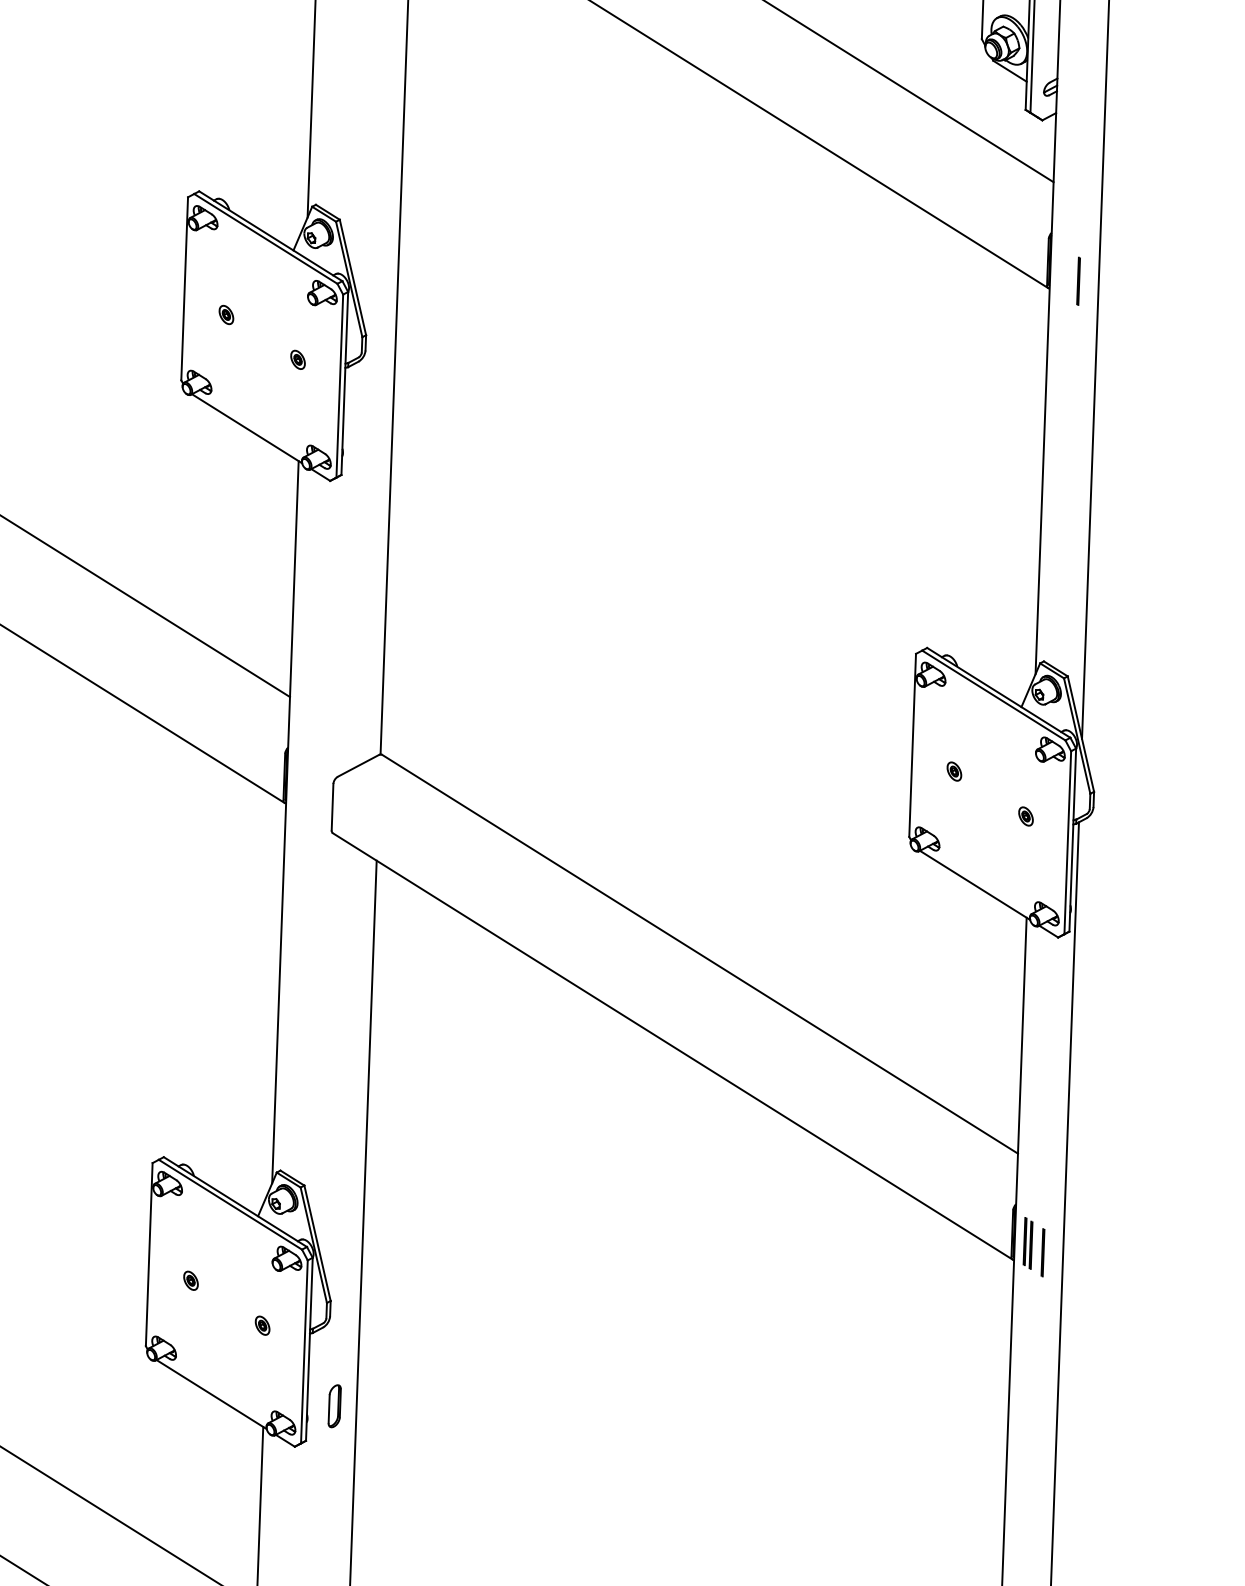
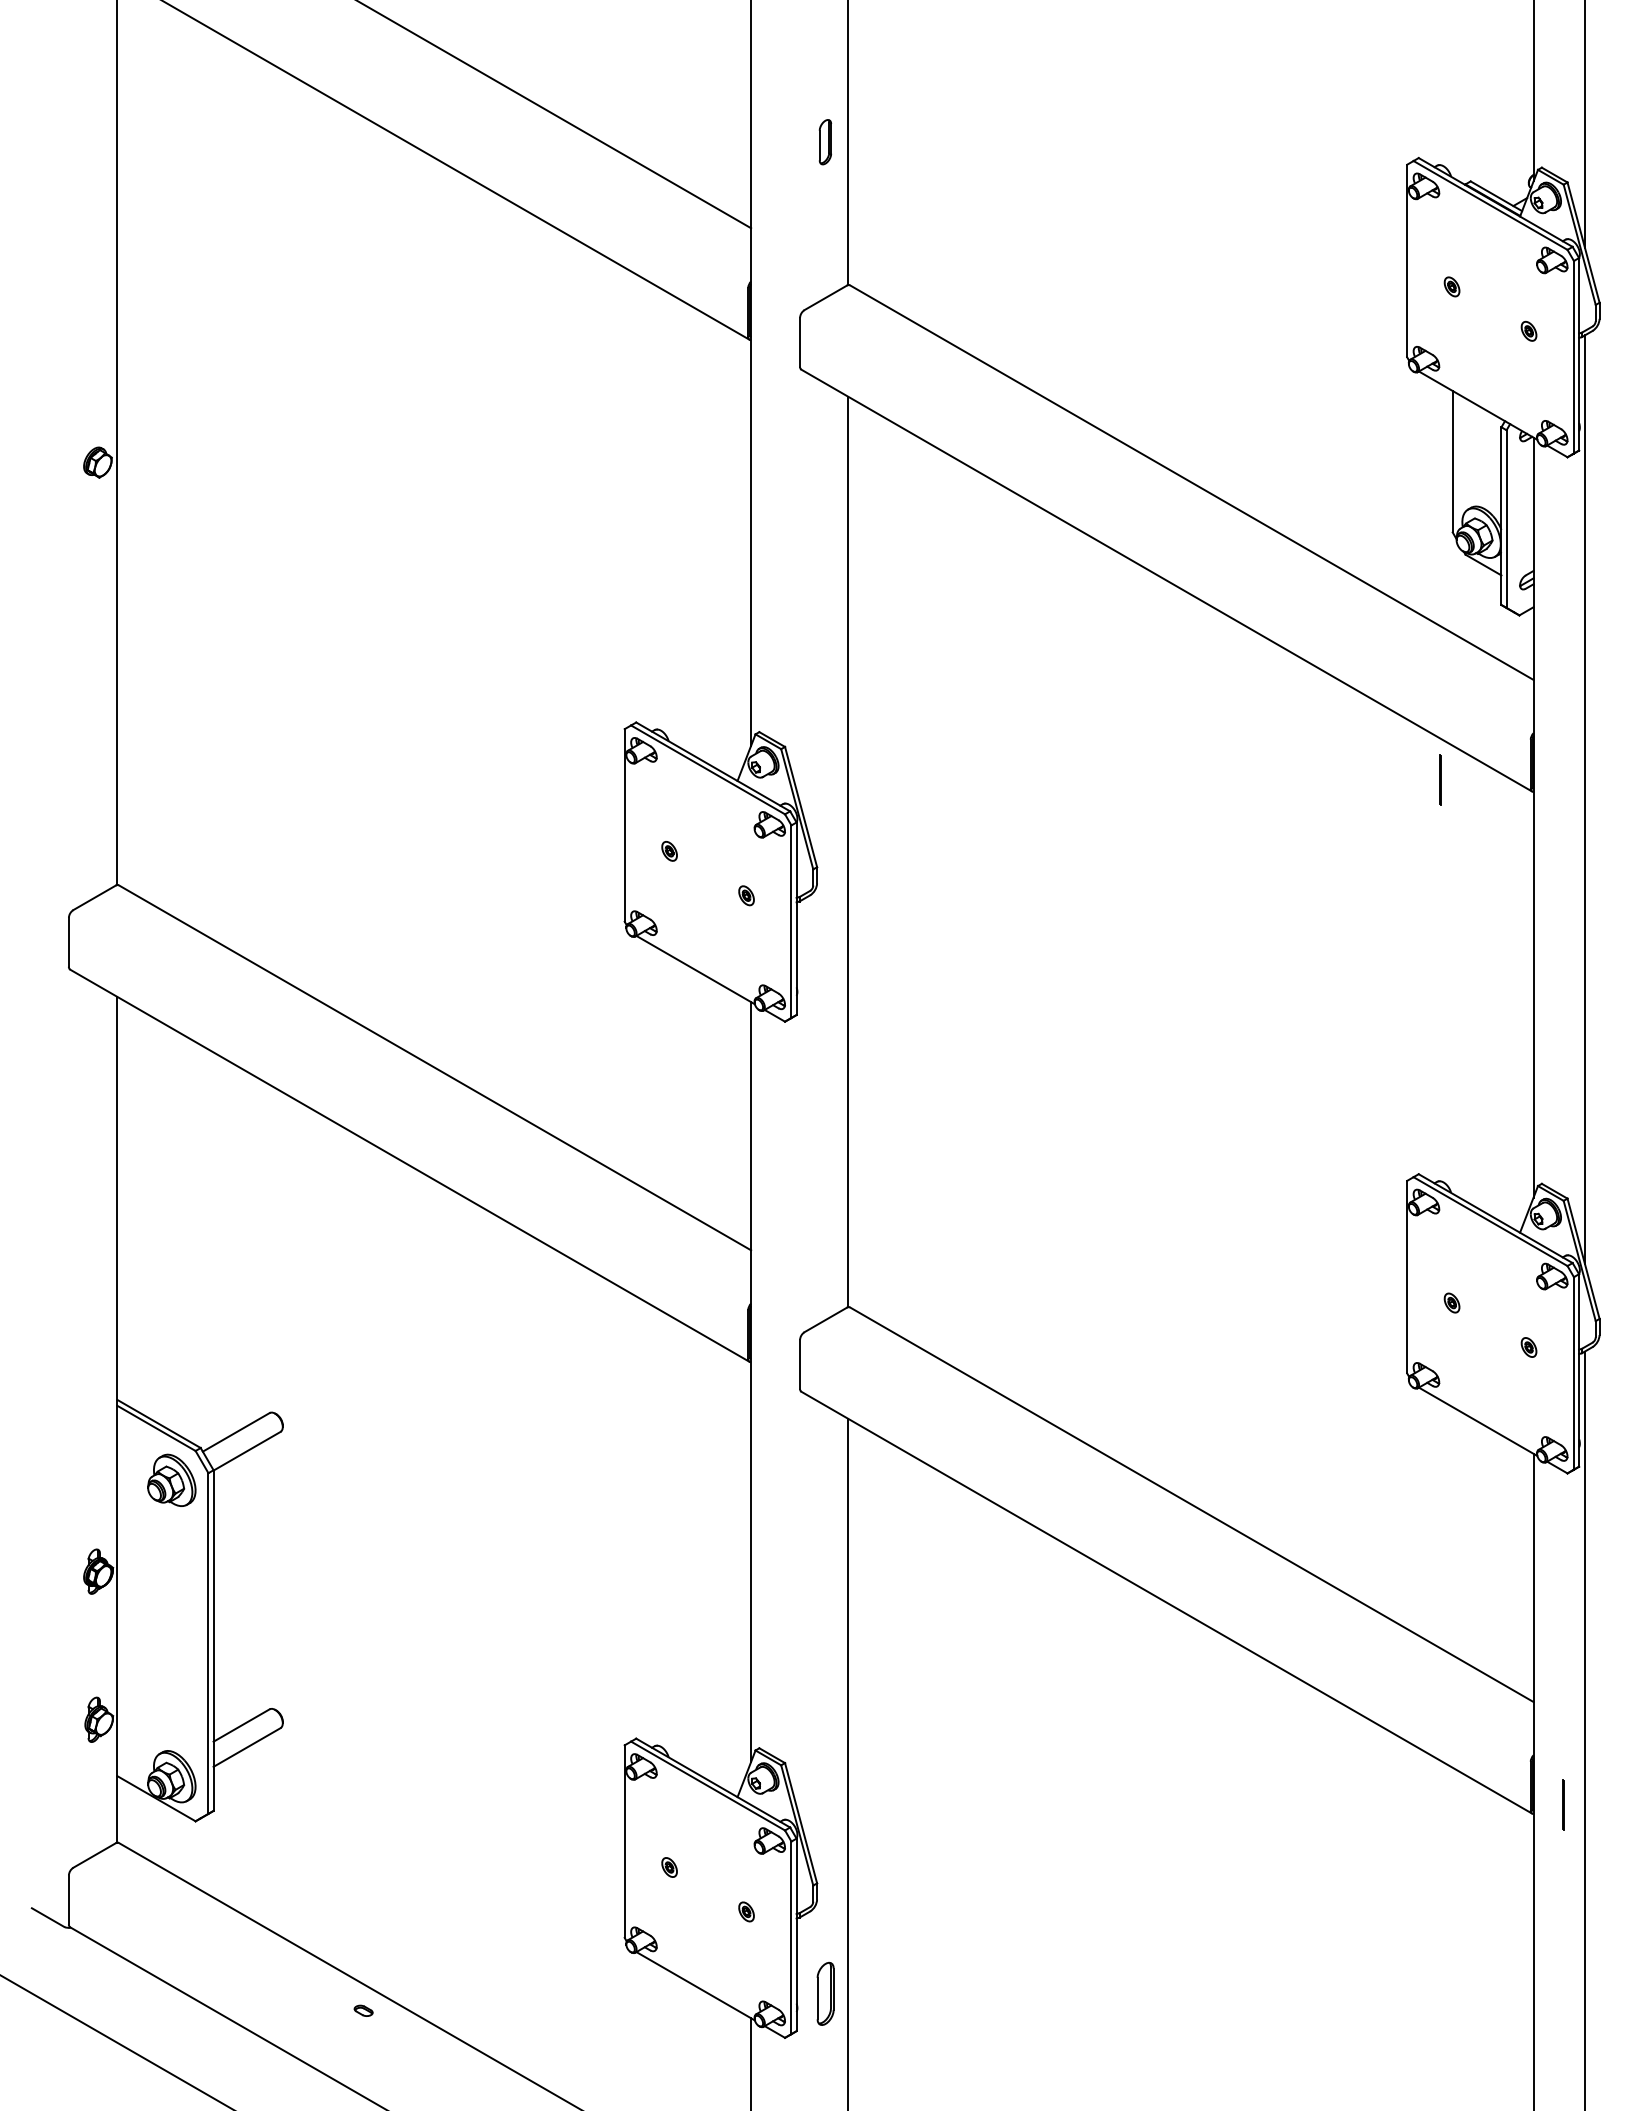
line: (1078, 280) -> (1440, 779), moved
part: (1027, 1242) -> (1547, 1795), removed
part: (333, 1405) -> (824, 1993), size x1.4

